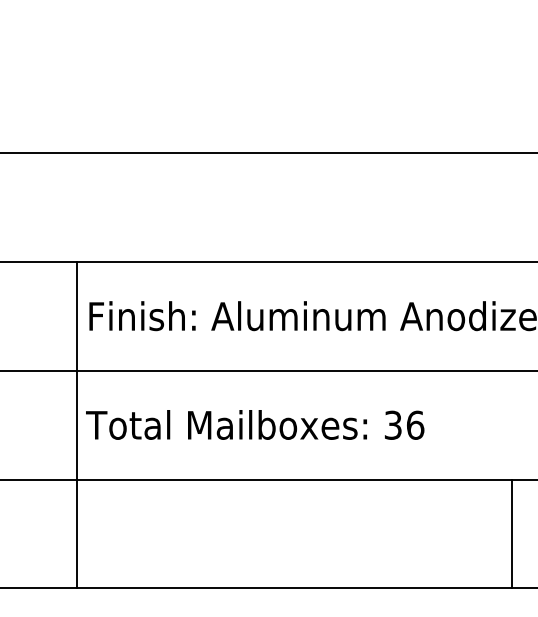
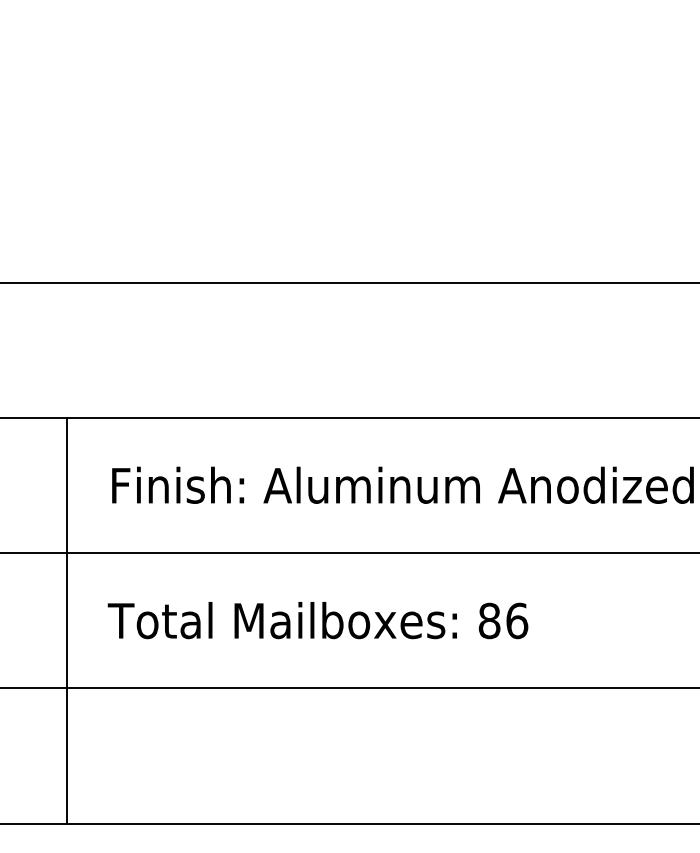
line: (76, 424) -> (66, 620), moved
text: (393, 424) -> (489, 620), 36 -> 86
line: (512, 533) -> (637, 755), removed

